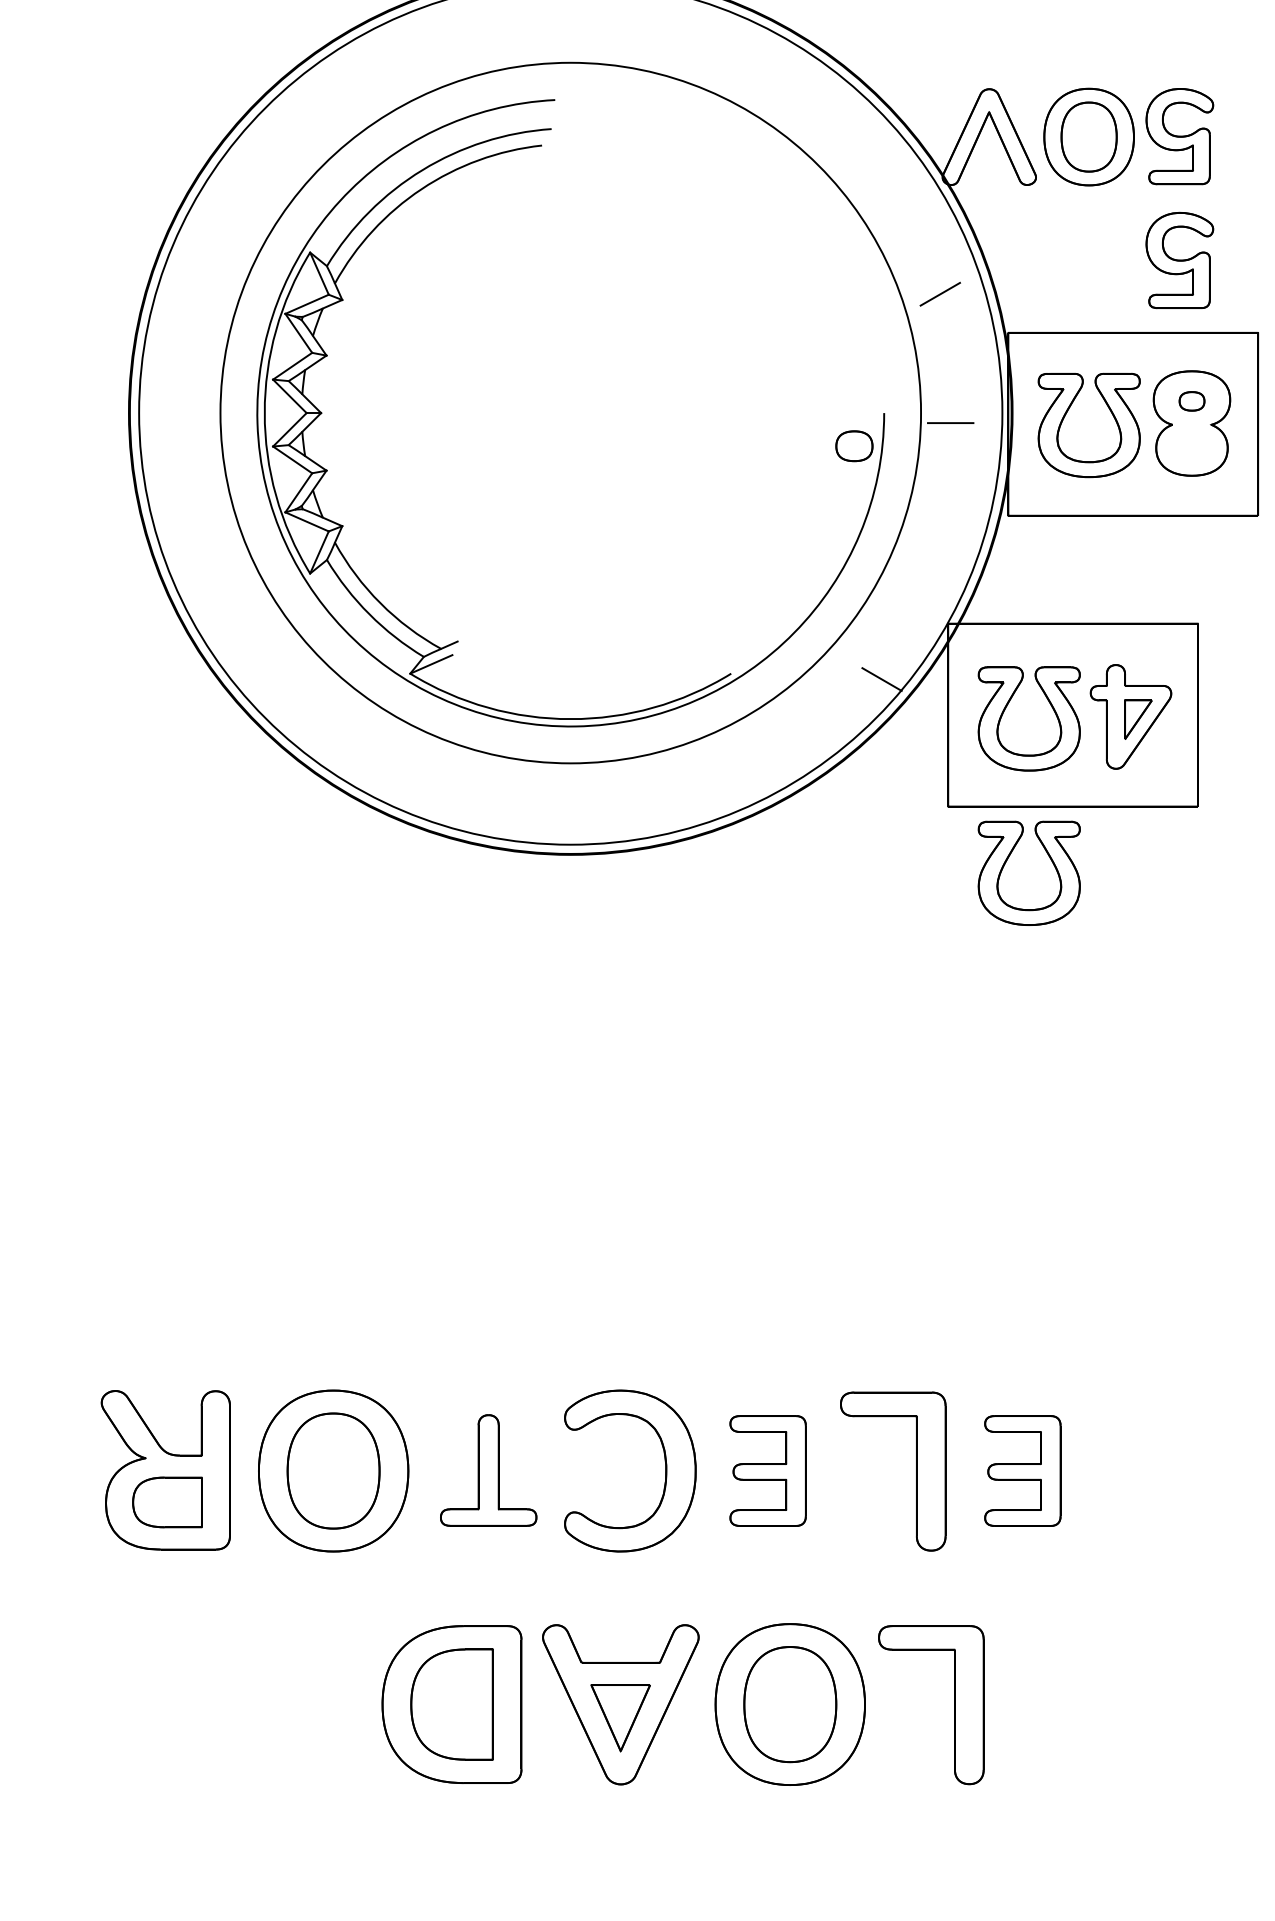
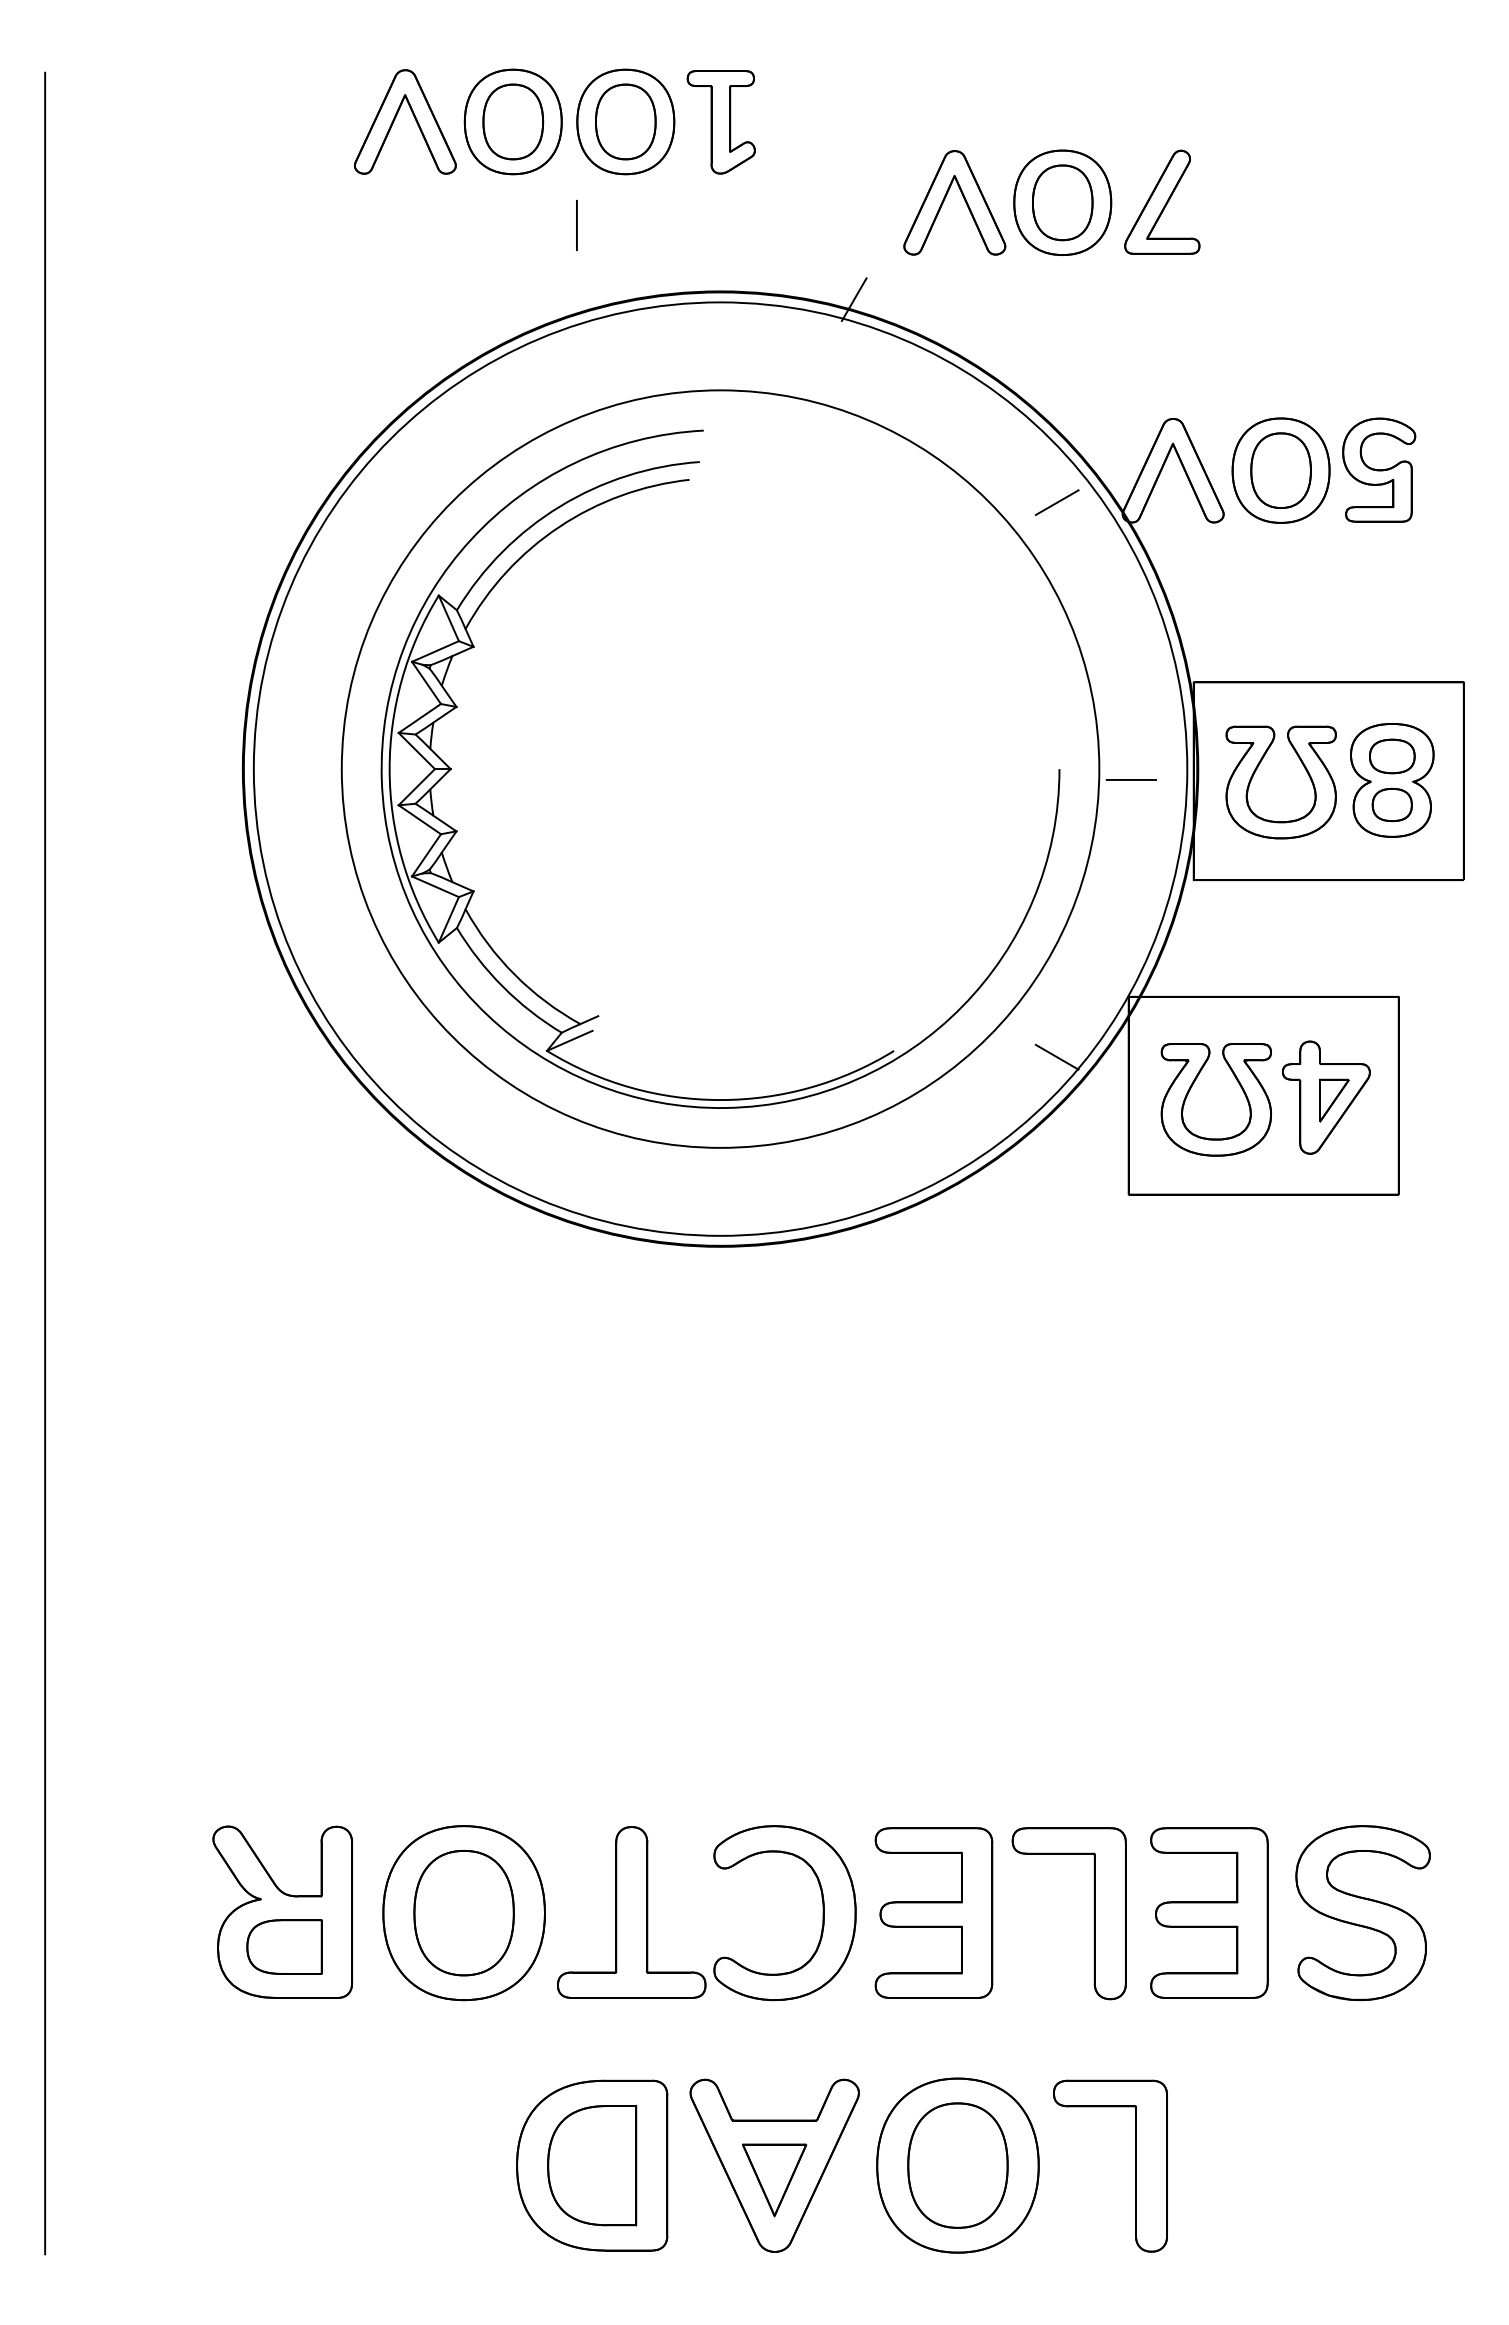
part: (1180, 259) -> (1379, 603), removed
line: (939, 294) -> (1056, 502), moved
part: (1192, 401) -> (1392, 756), size x1.67
part: (853, 445) -> (1391, 804), moved
part: (1006, 862) -> (1191, 1255), removed
part: (488, 1470) -> (631, 1912), size x1.43
part: (767, 1470) -> (933, 1912), size x1.43
part: (1022, 1470) -> (1209, 1912), size x1.43
part: (1164, 1471) -> (1362, 1913), added

